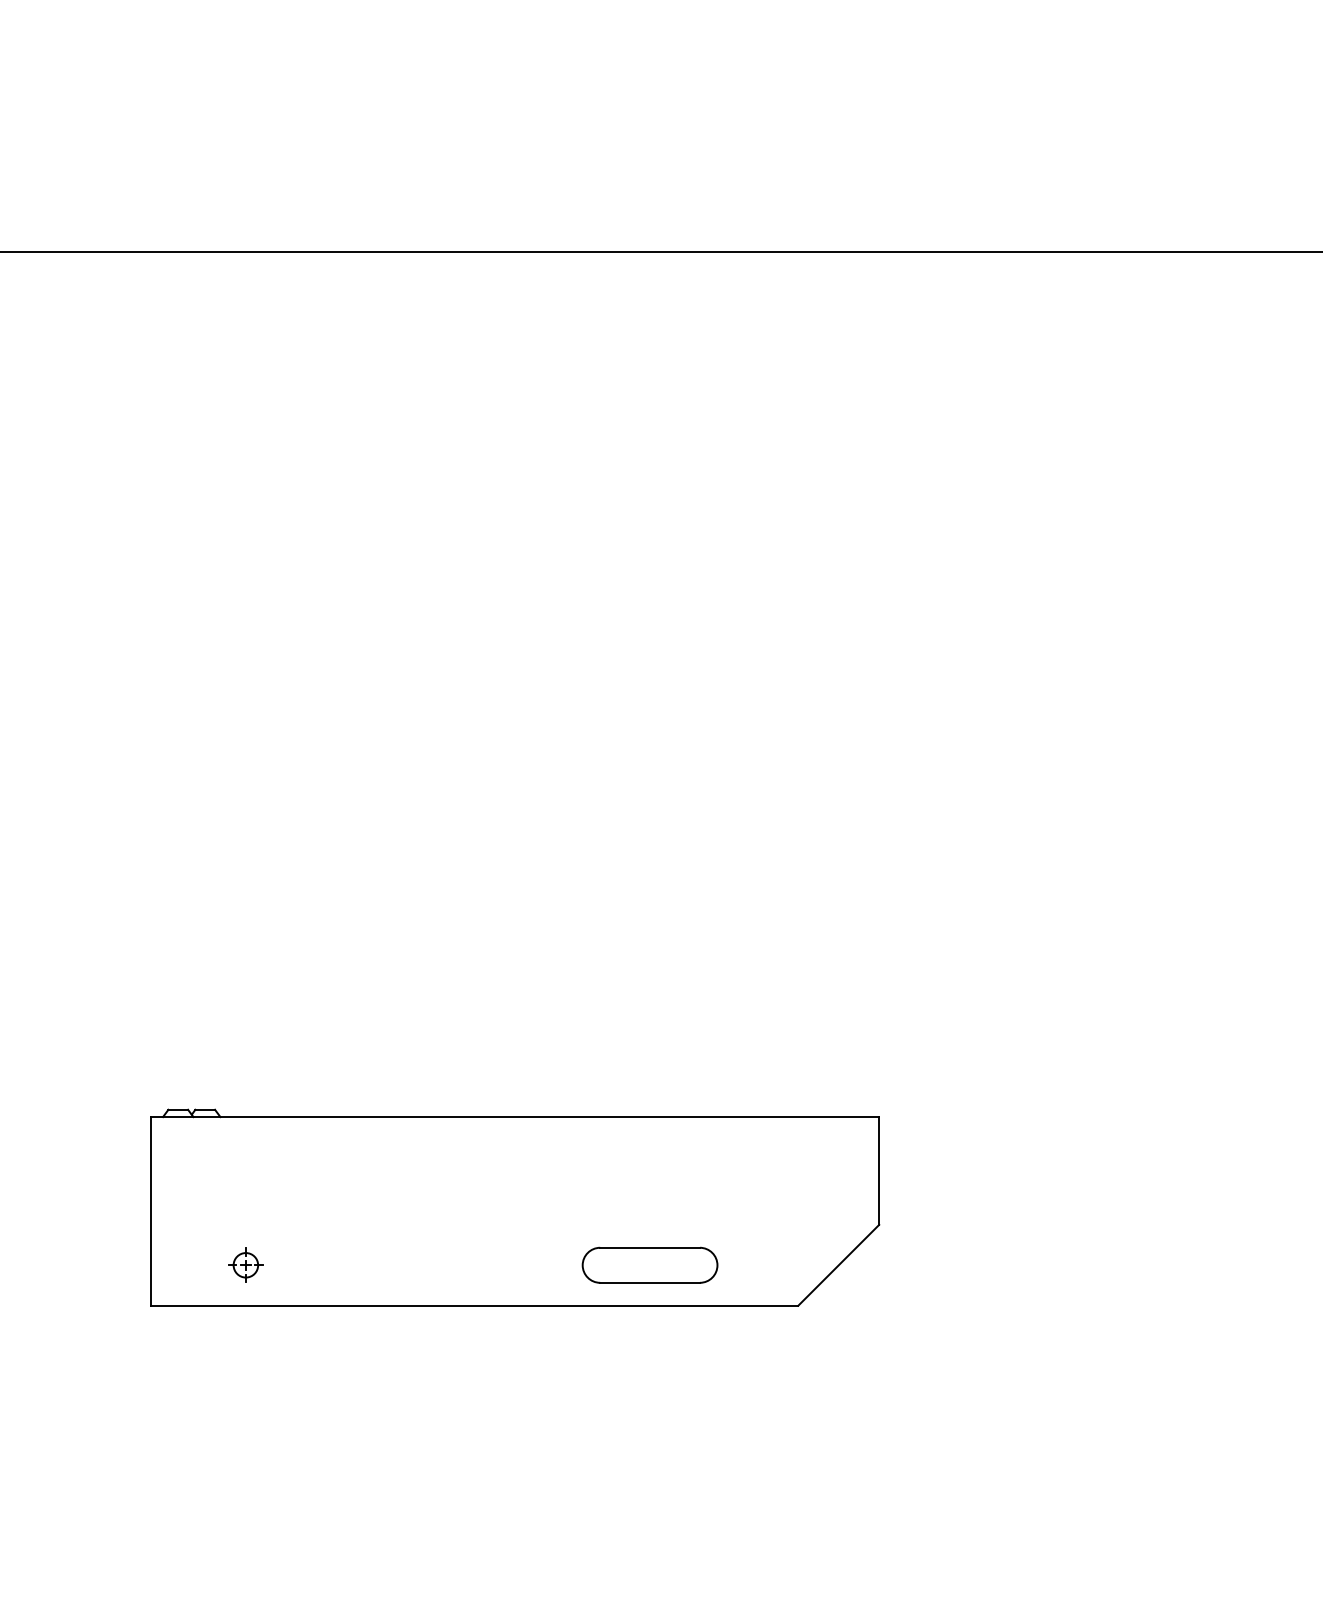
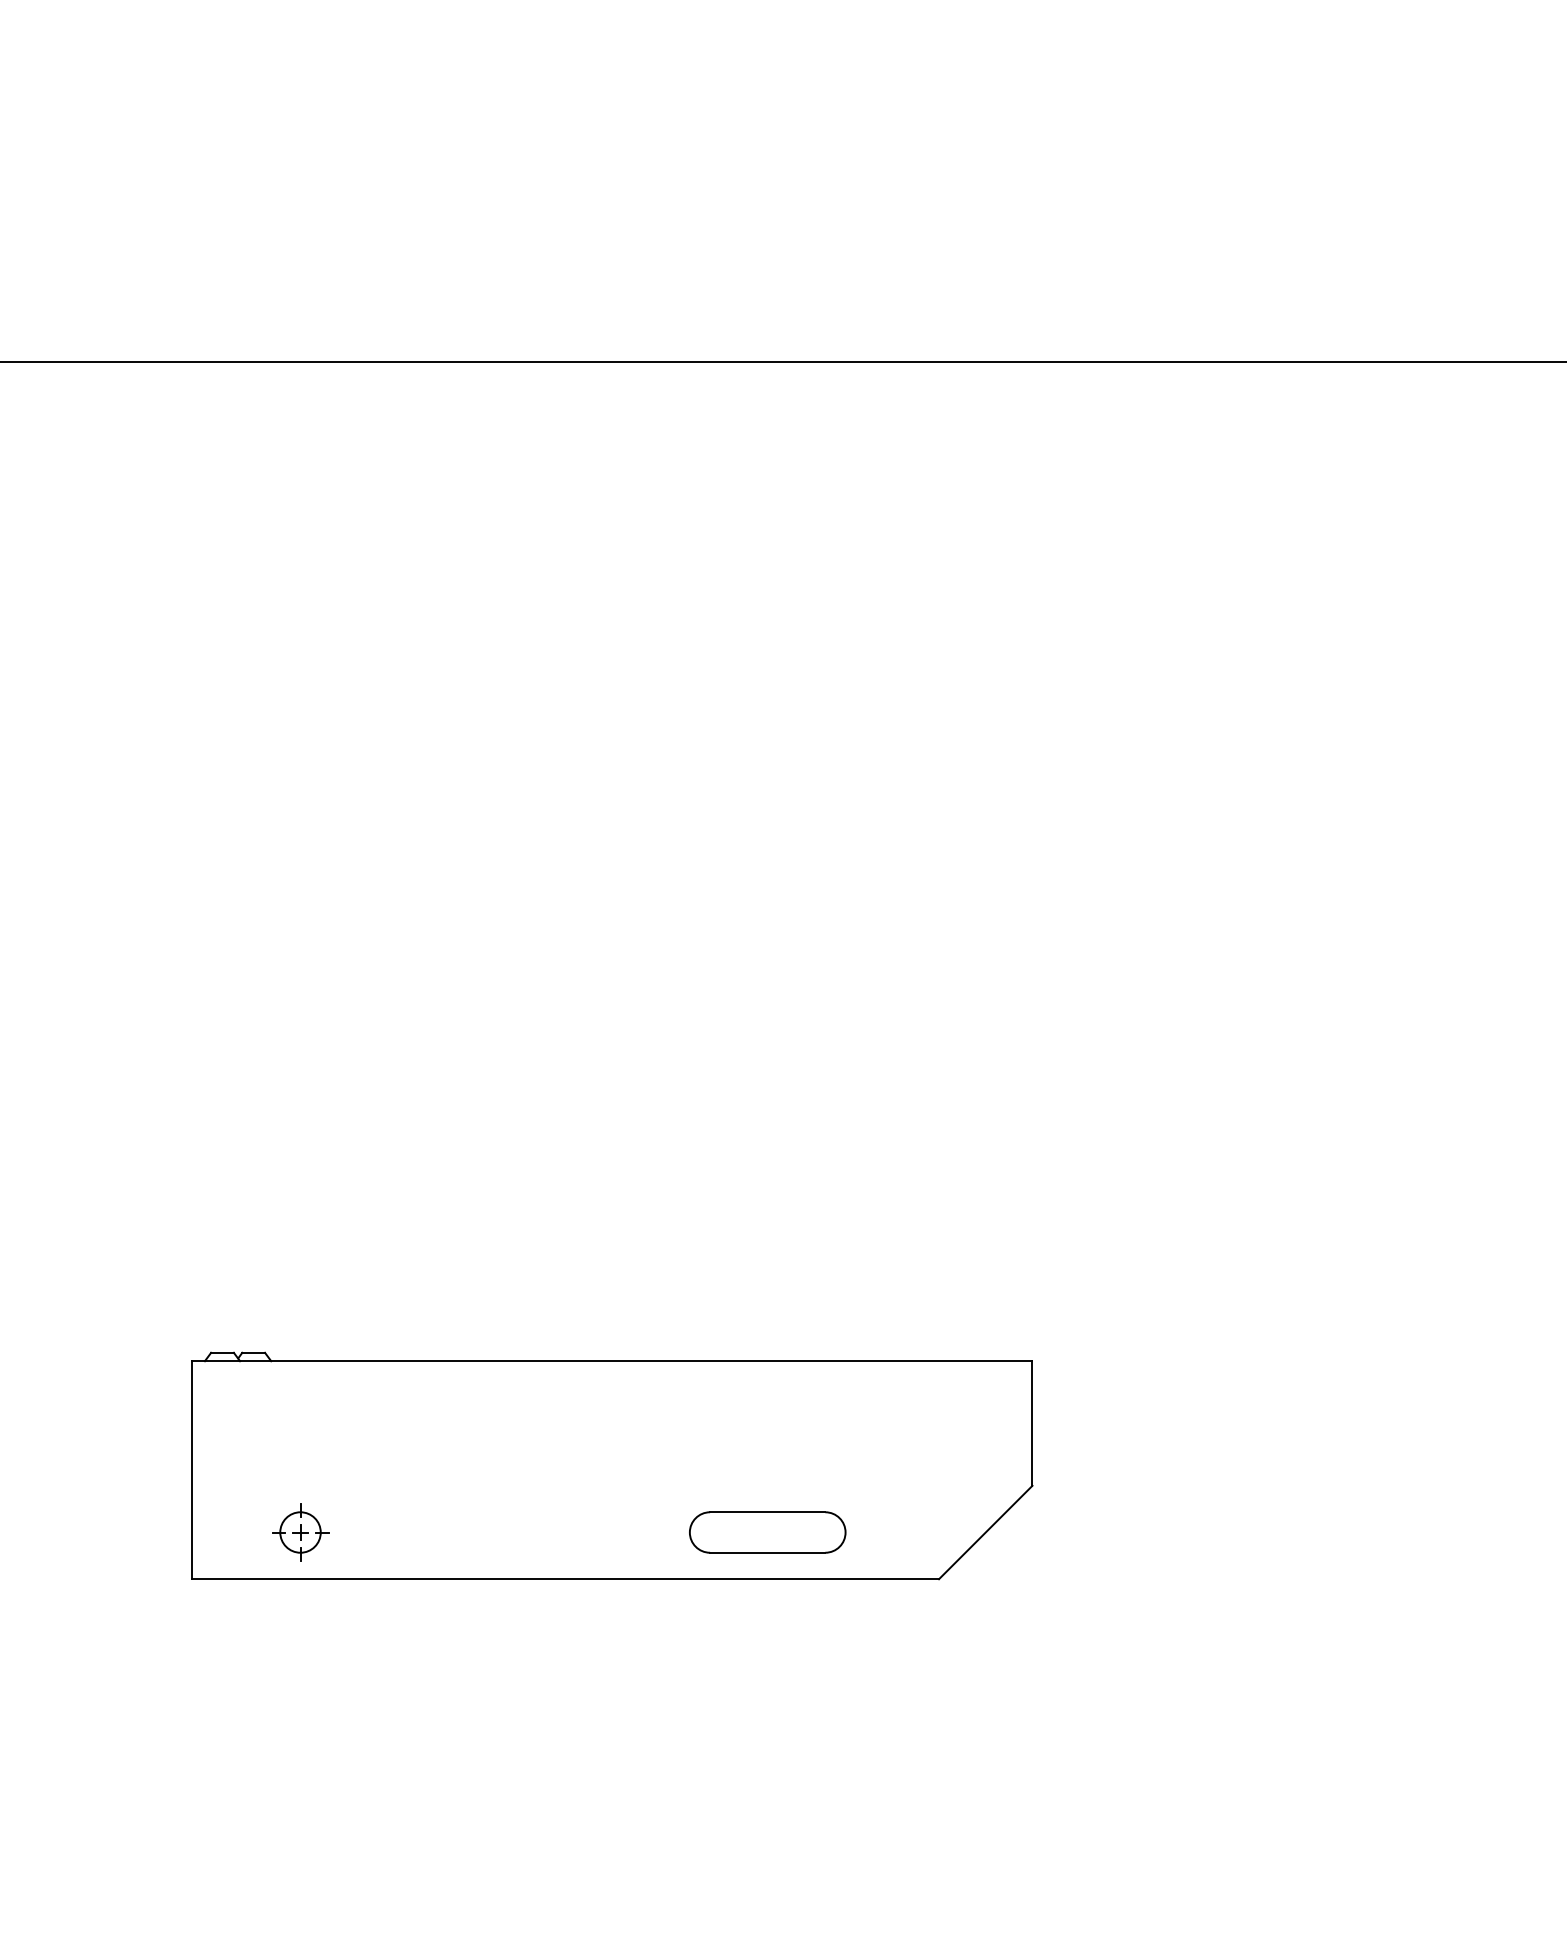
part: (245, 1265) -> (300, 1532), size x1.43

